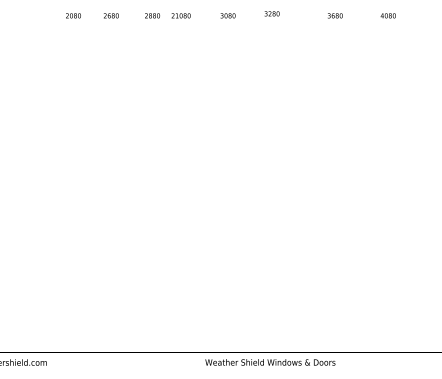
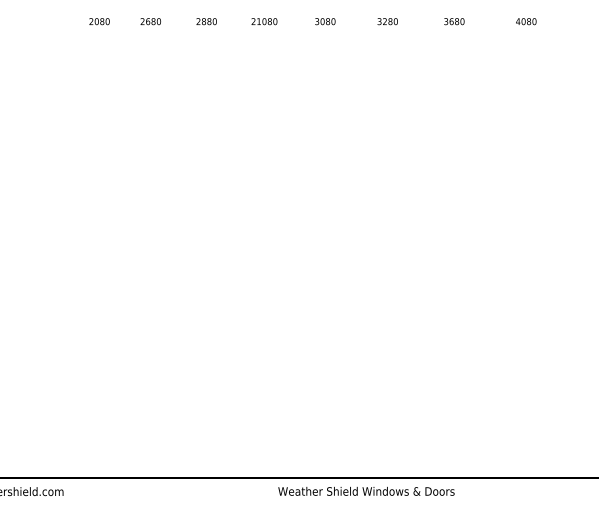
text: (271, 13) -> (386, 21), moved
text: (180, 15) -> (263, 21), moved
text: (227, 15) -> (324, 21), moved

